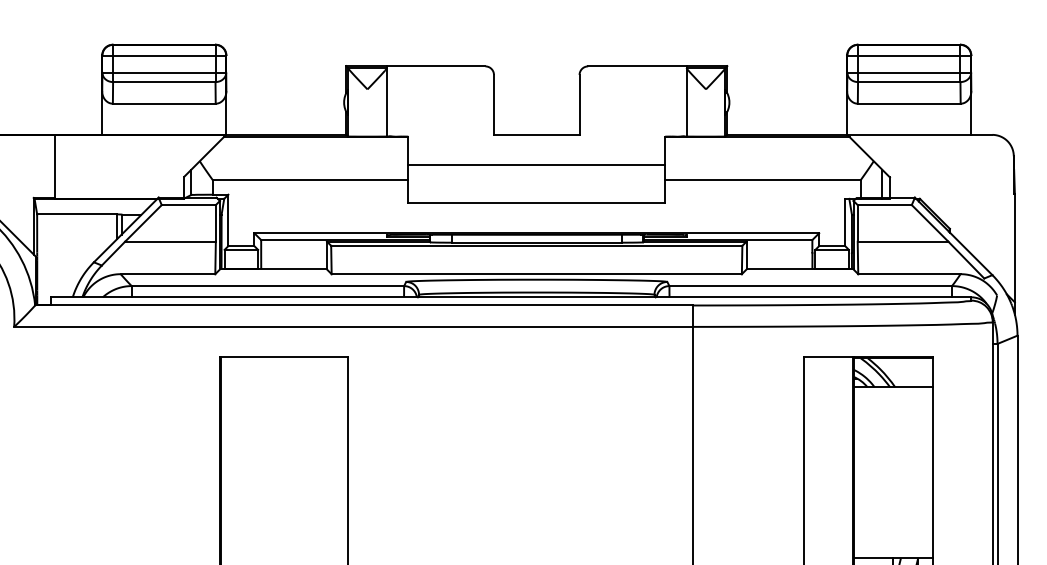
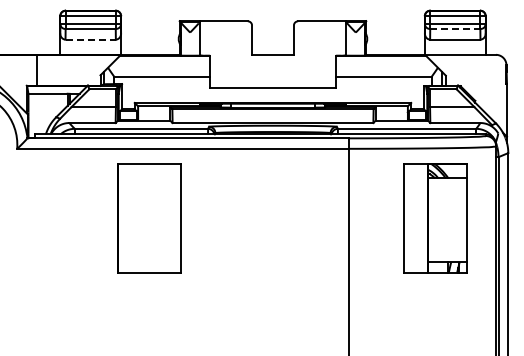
line: (909, 83) -> (455, 29), solid -> dashed
line: (165, 103) -> (91, 39), solid -> dashed
line: (535, 164) -> (272, 69), removed

